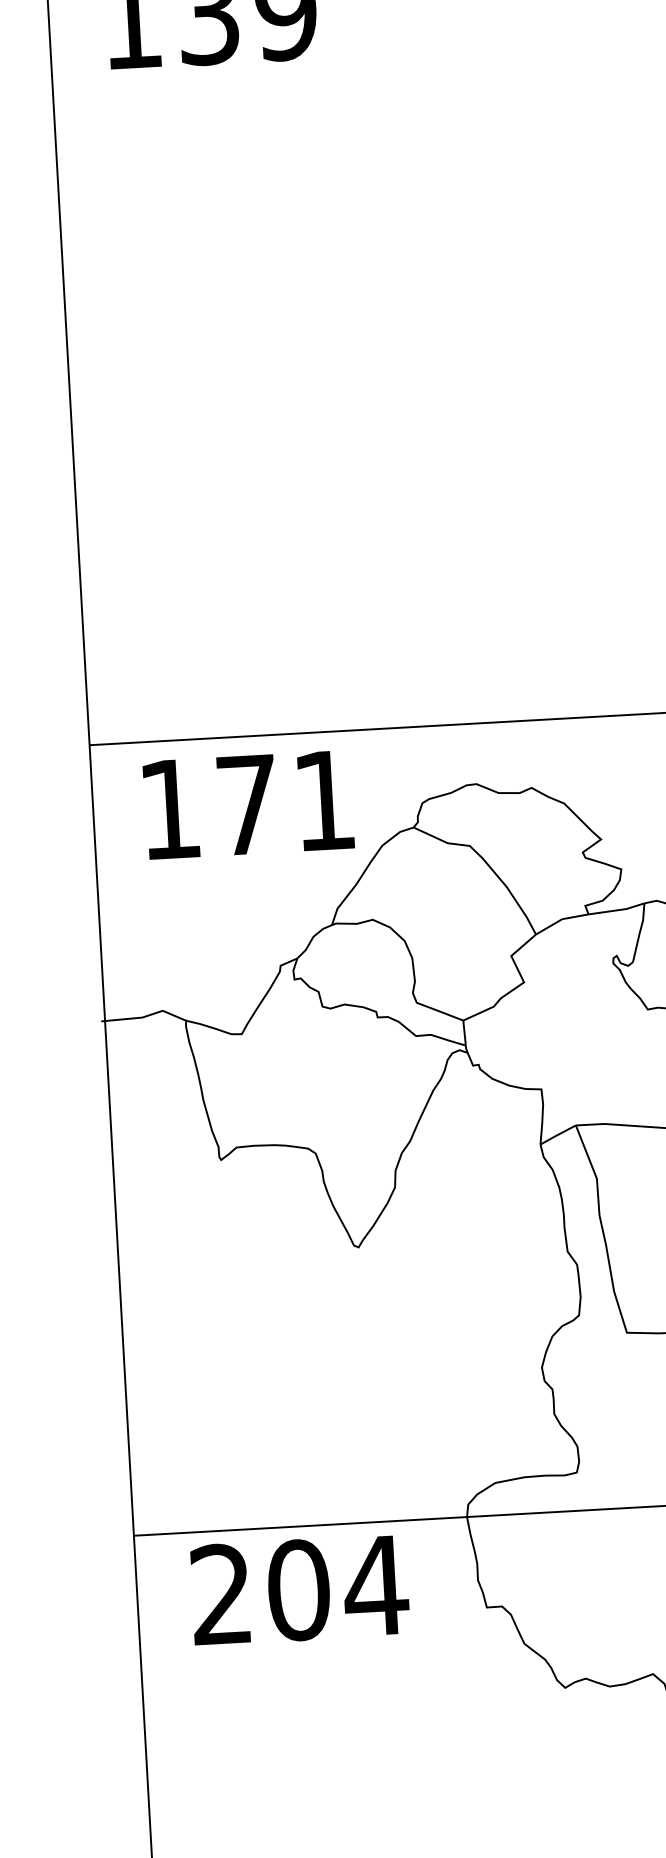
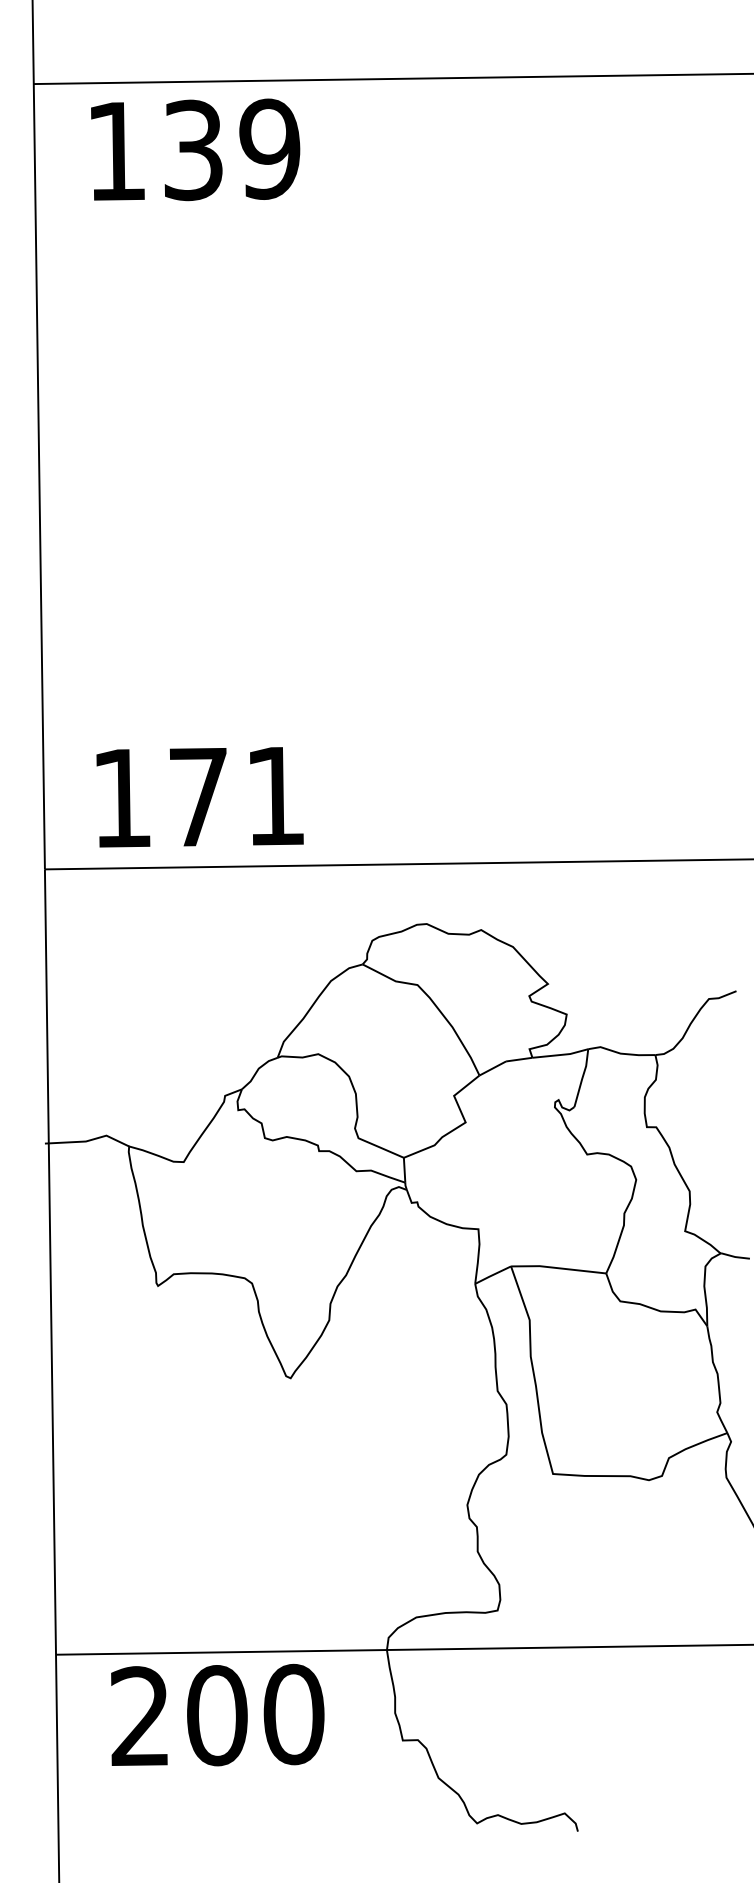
text: (248, 805) -> (199, 797), moved
text: (376, 1585) -> (294, 1714), 204 -> 200

